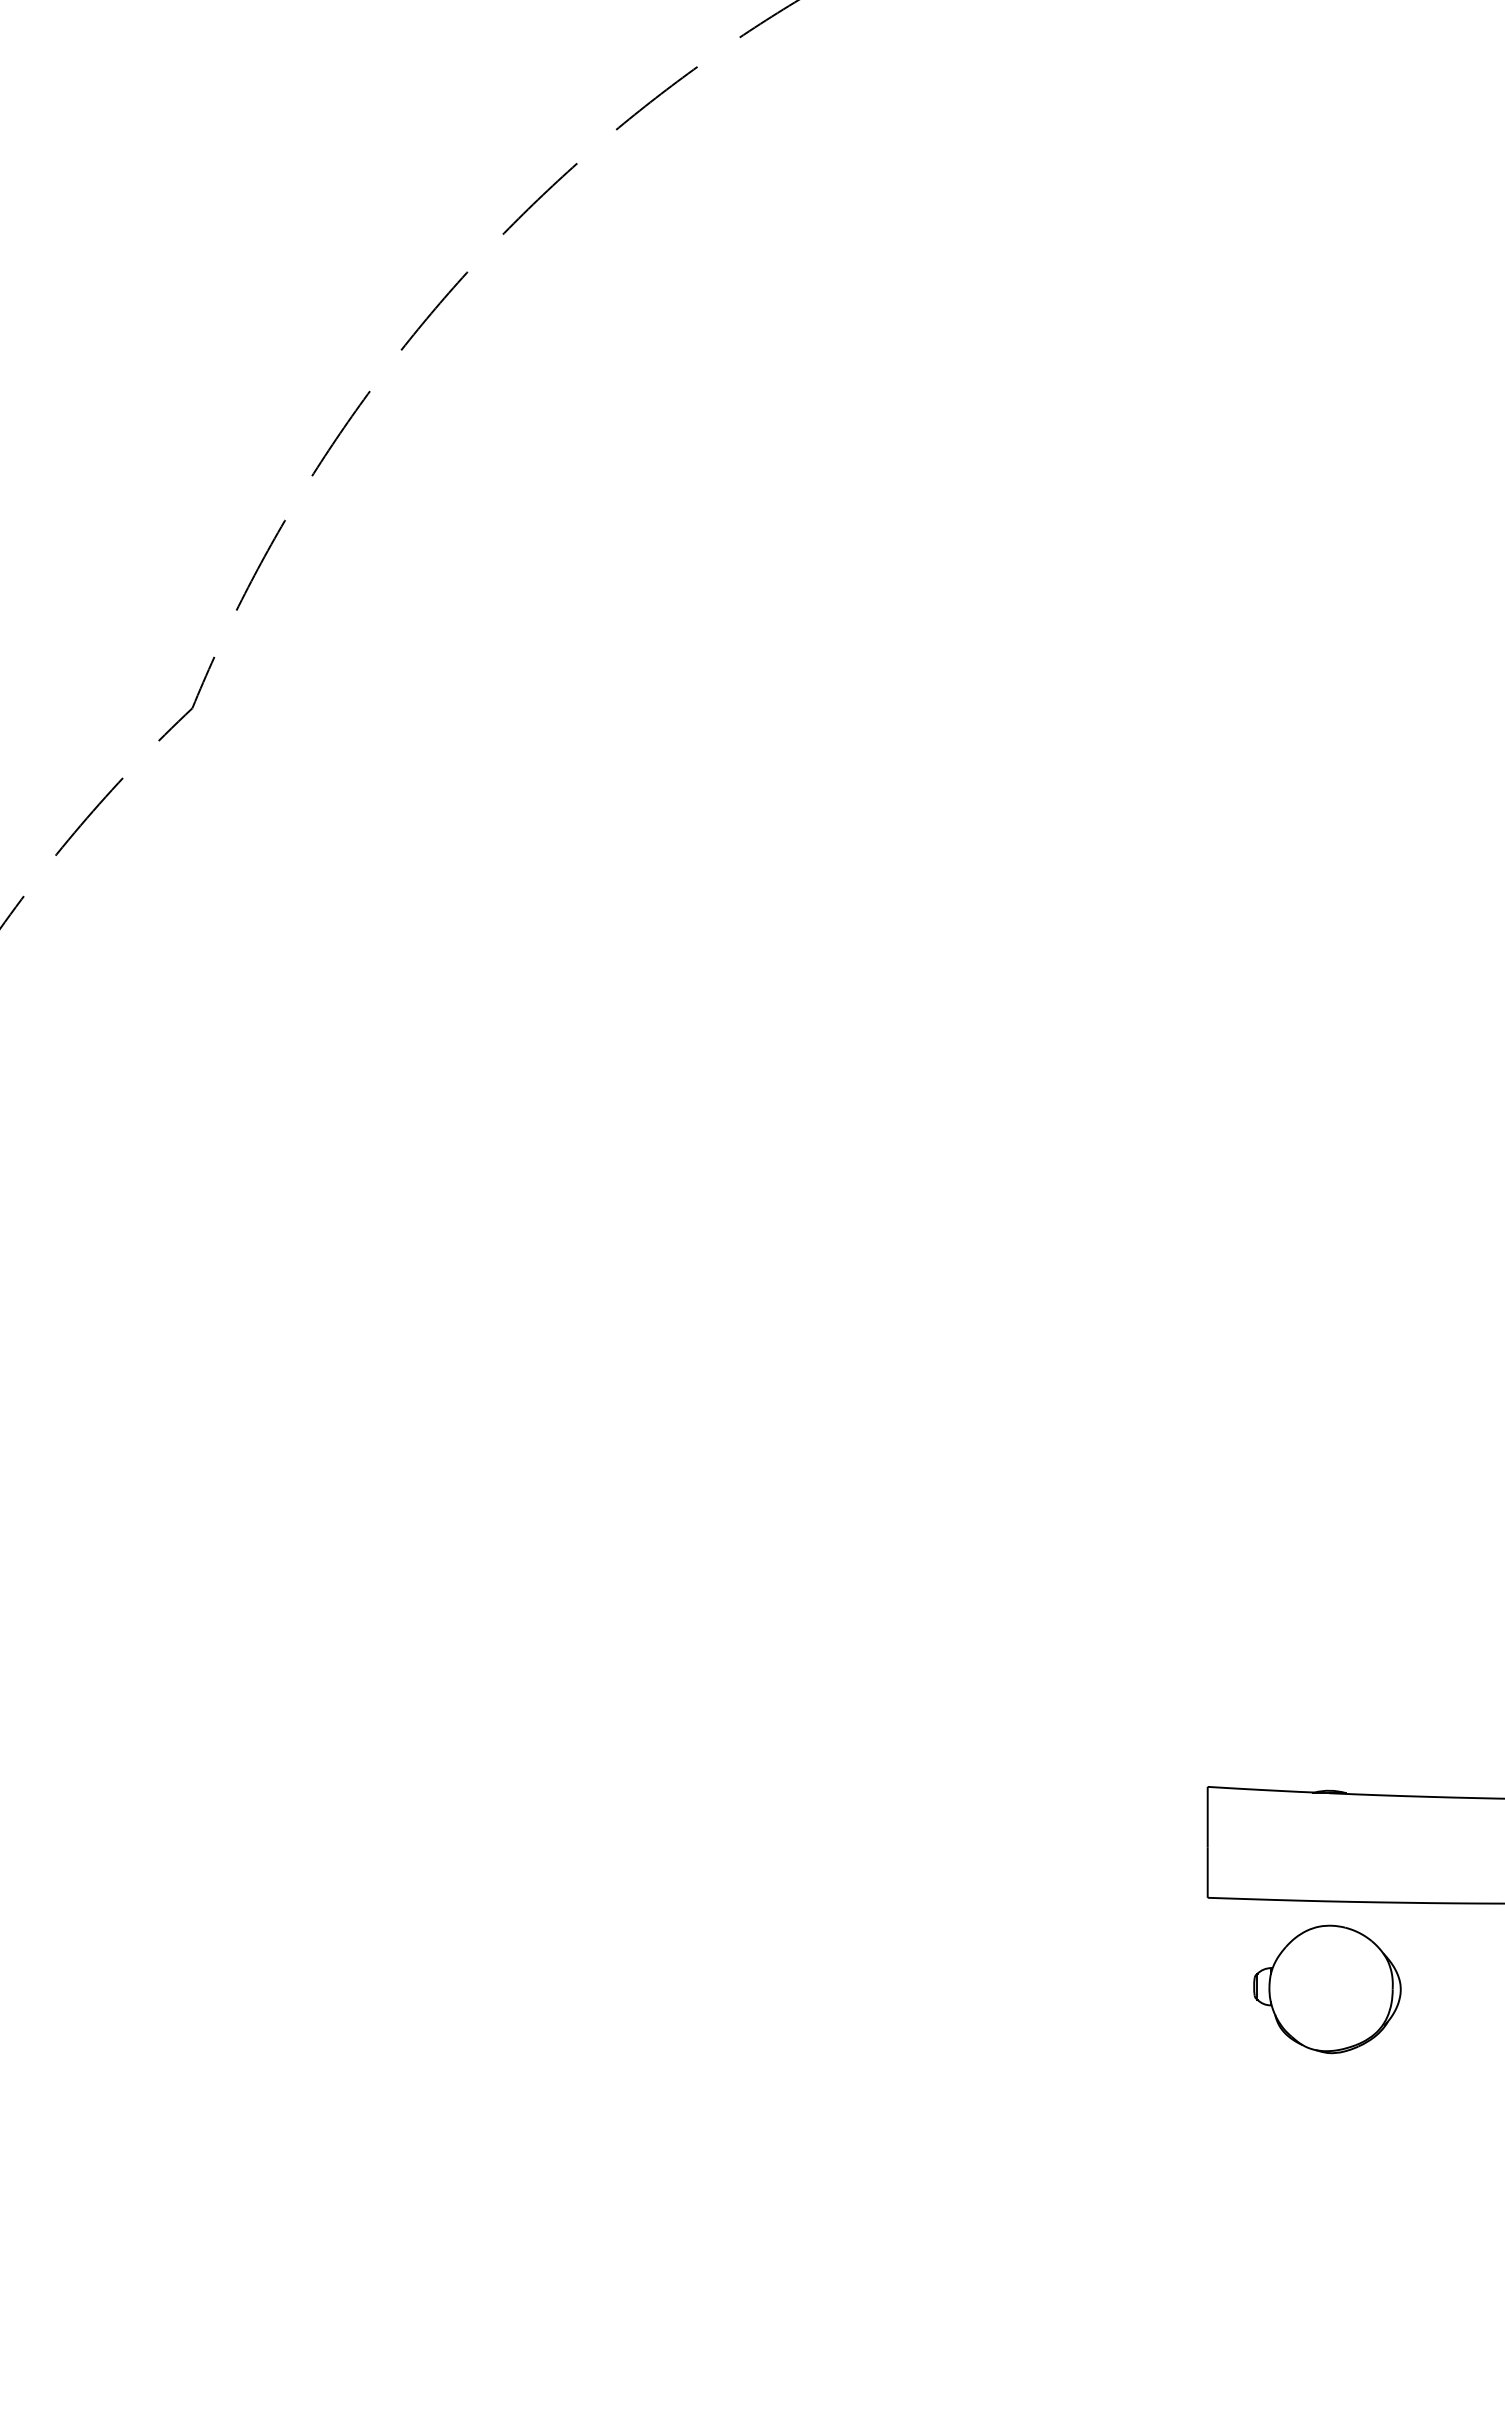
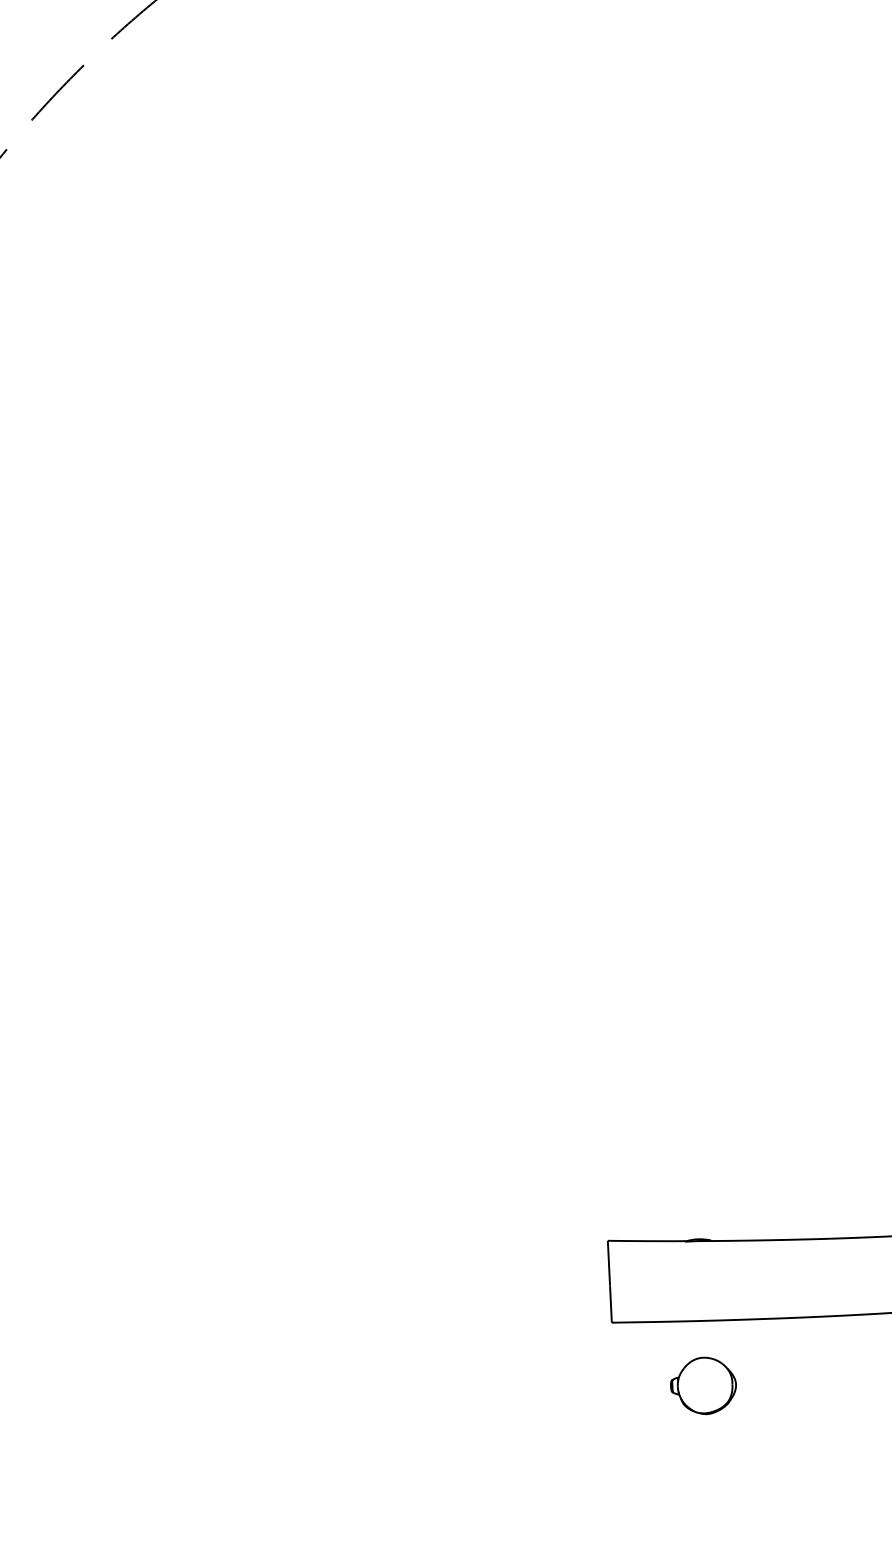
part: (1327, 1989) -> (703, 1386), size x0.6

